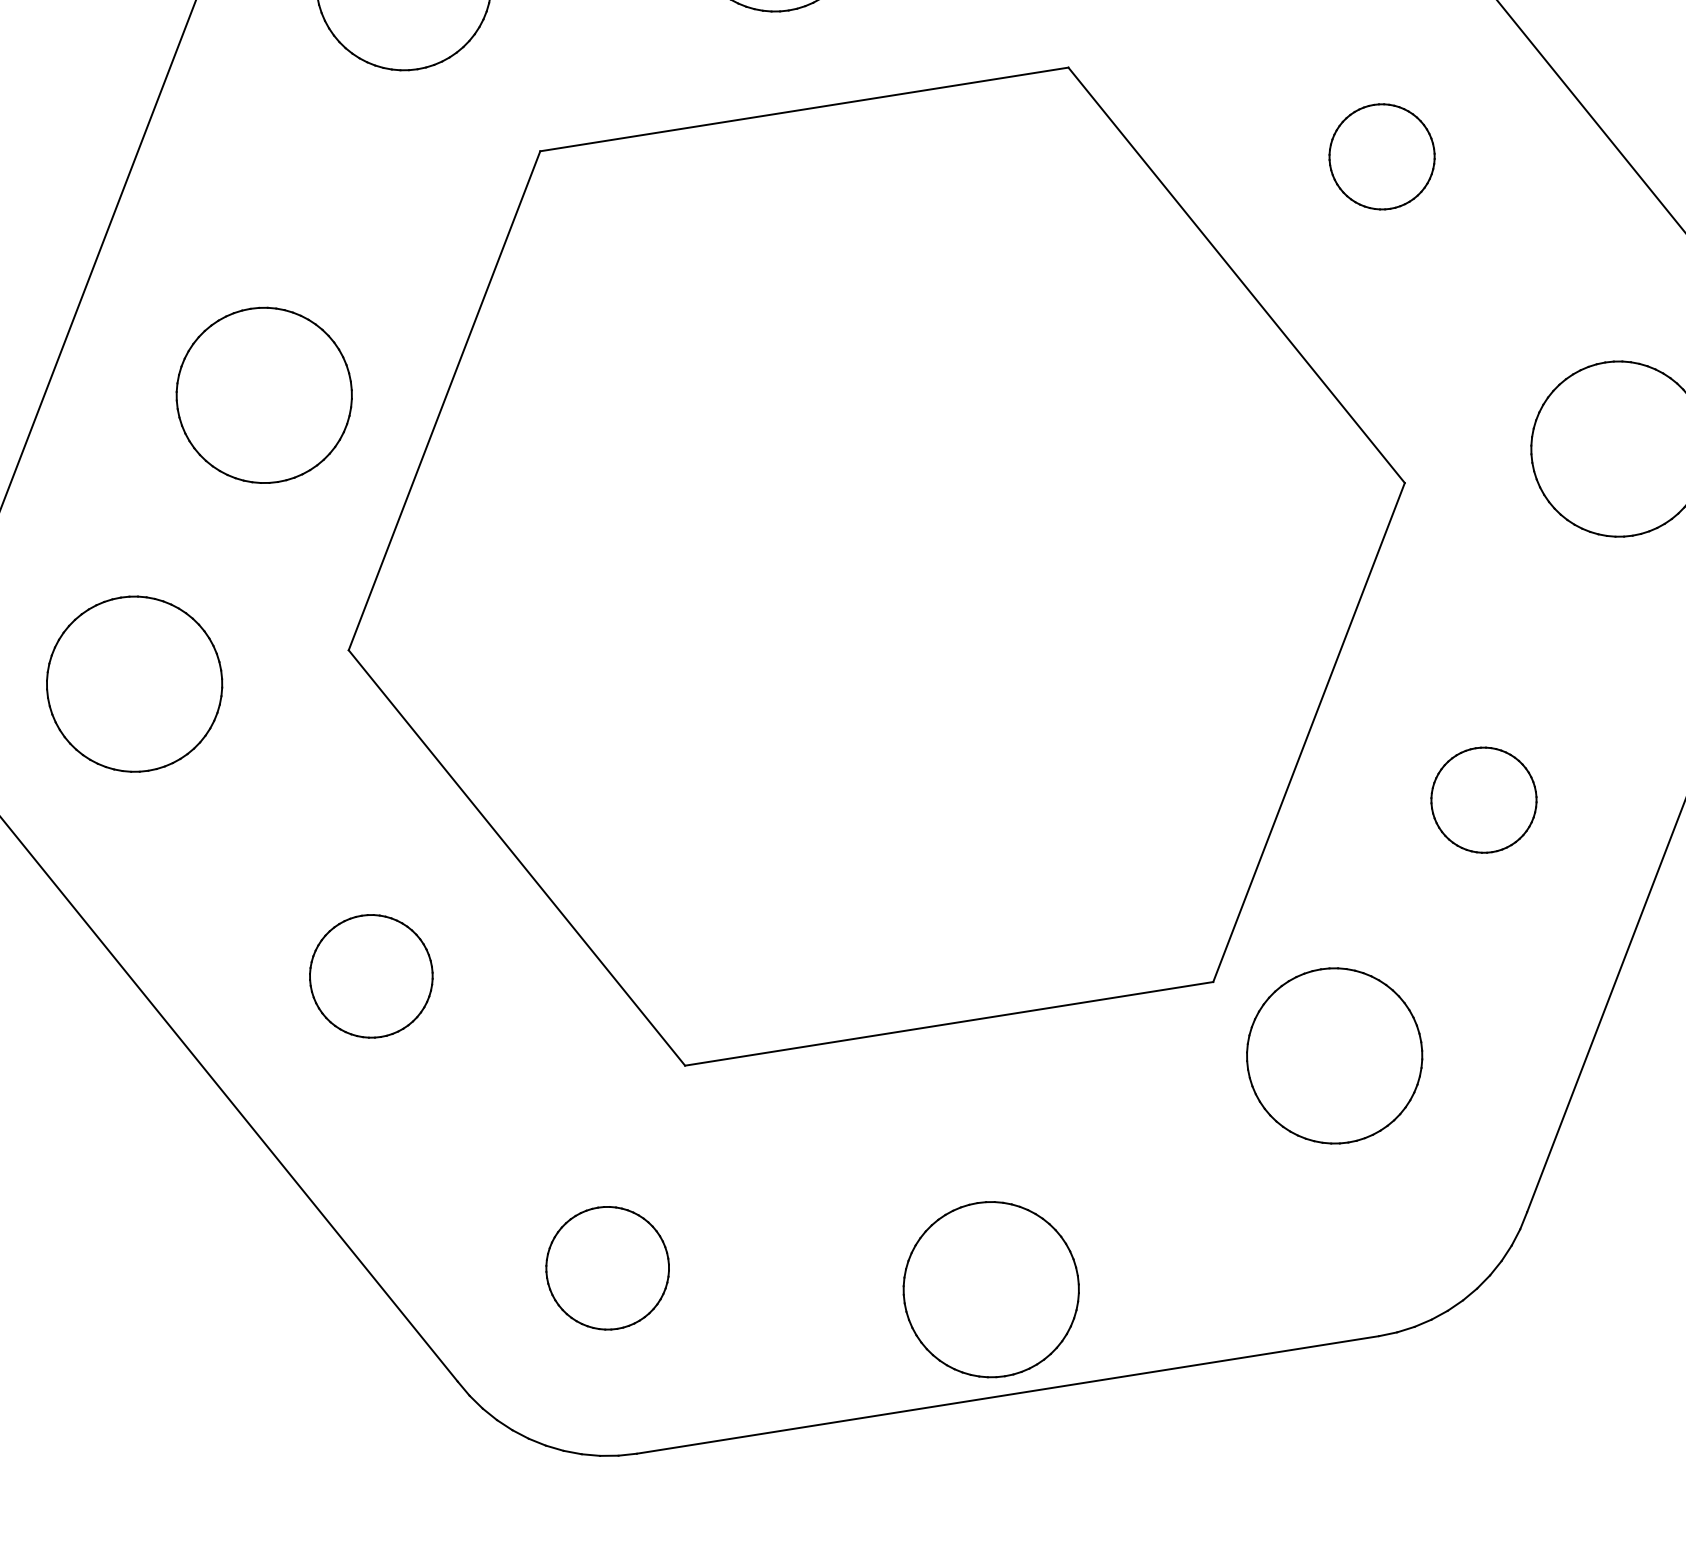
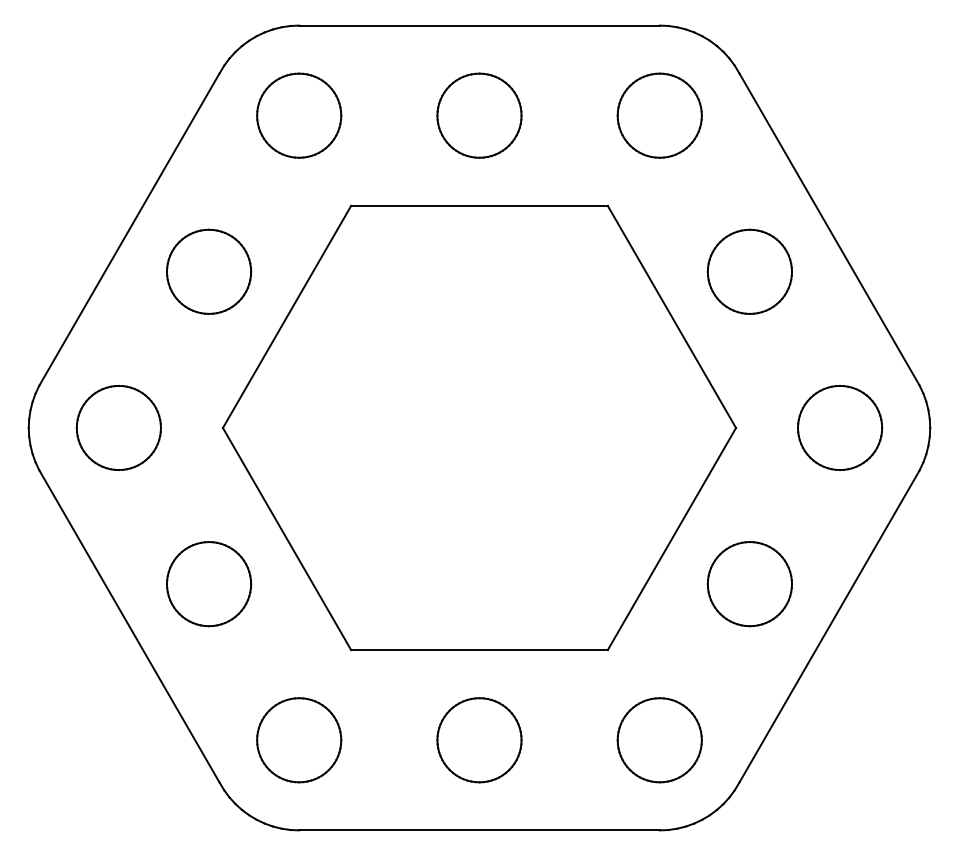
part: (1381, 156) -> (749, 271), size x1.67
part: (265, 394) -> (209, 271), moved
part: (1483, 800) -> (749, 584), size x1.67
part: (372, 976) -> (209, 584), size x1.43
part: (1334, 1056) -> (659, 740), moved
part: (608, 1268) -> (299, 740), size x1.43
part: (991, 1290) -> (479, 740), moved

